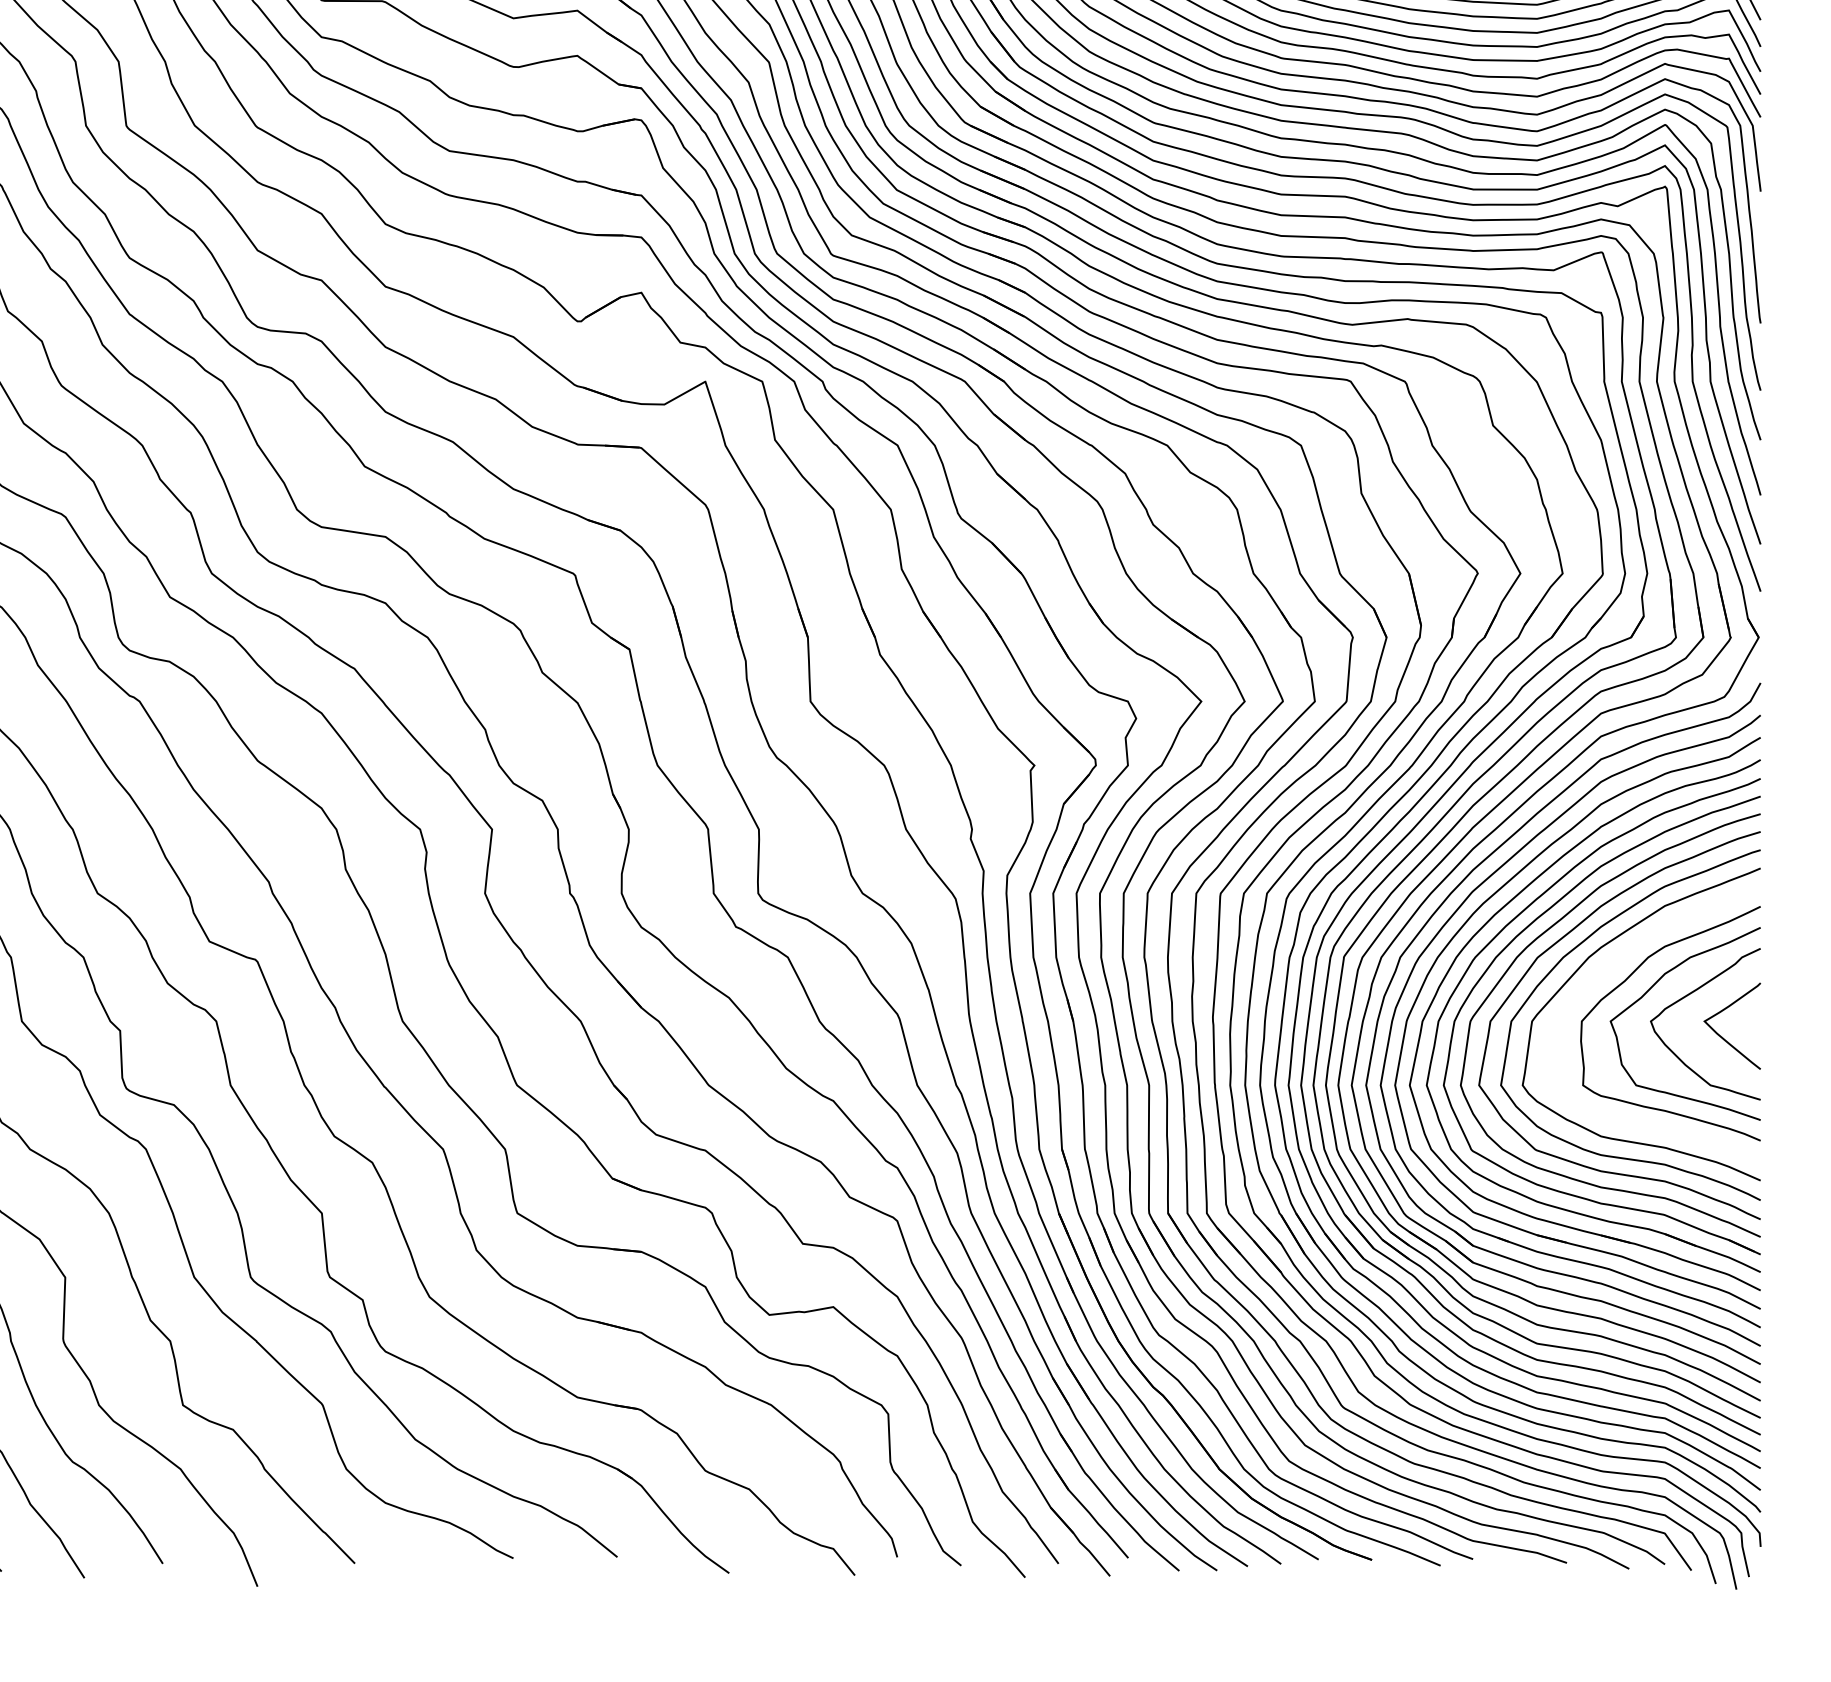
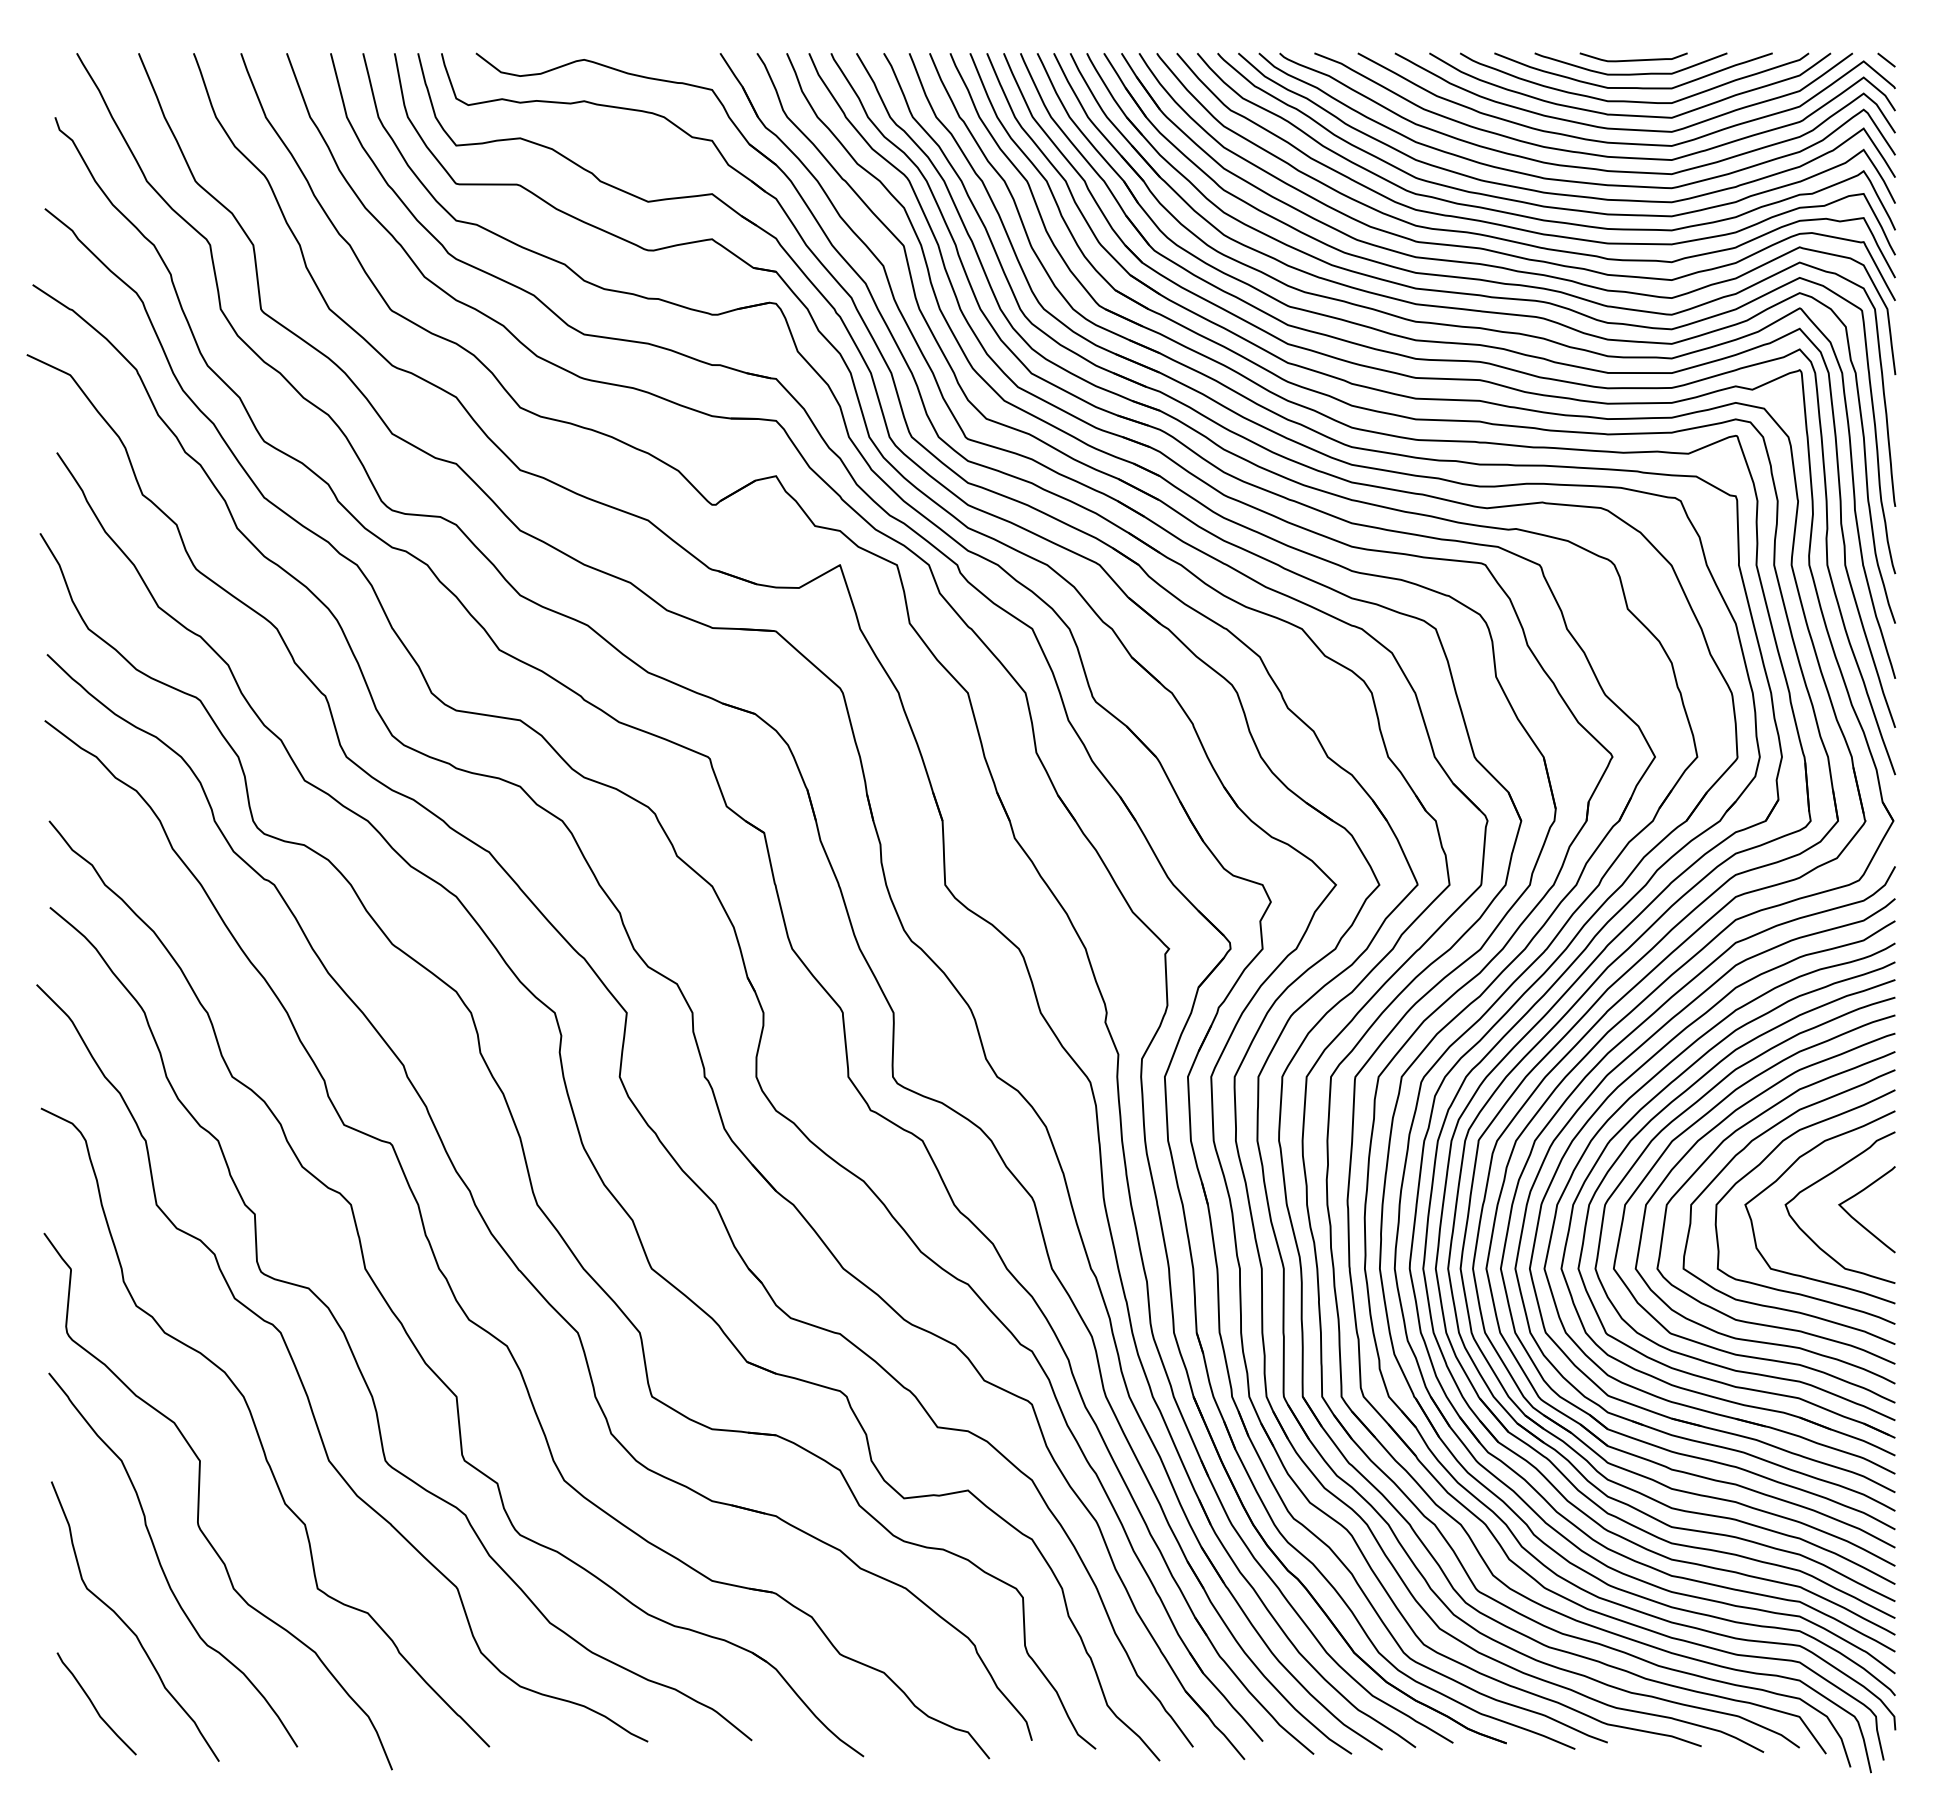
curve: (1606, 969) -> (1741, 1152), added

